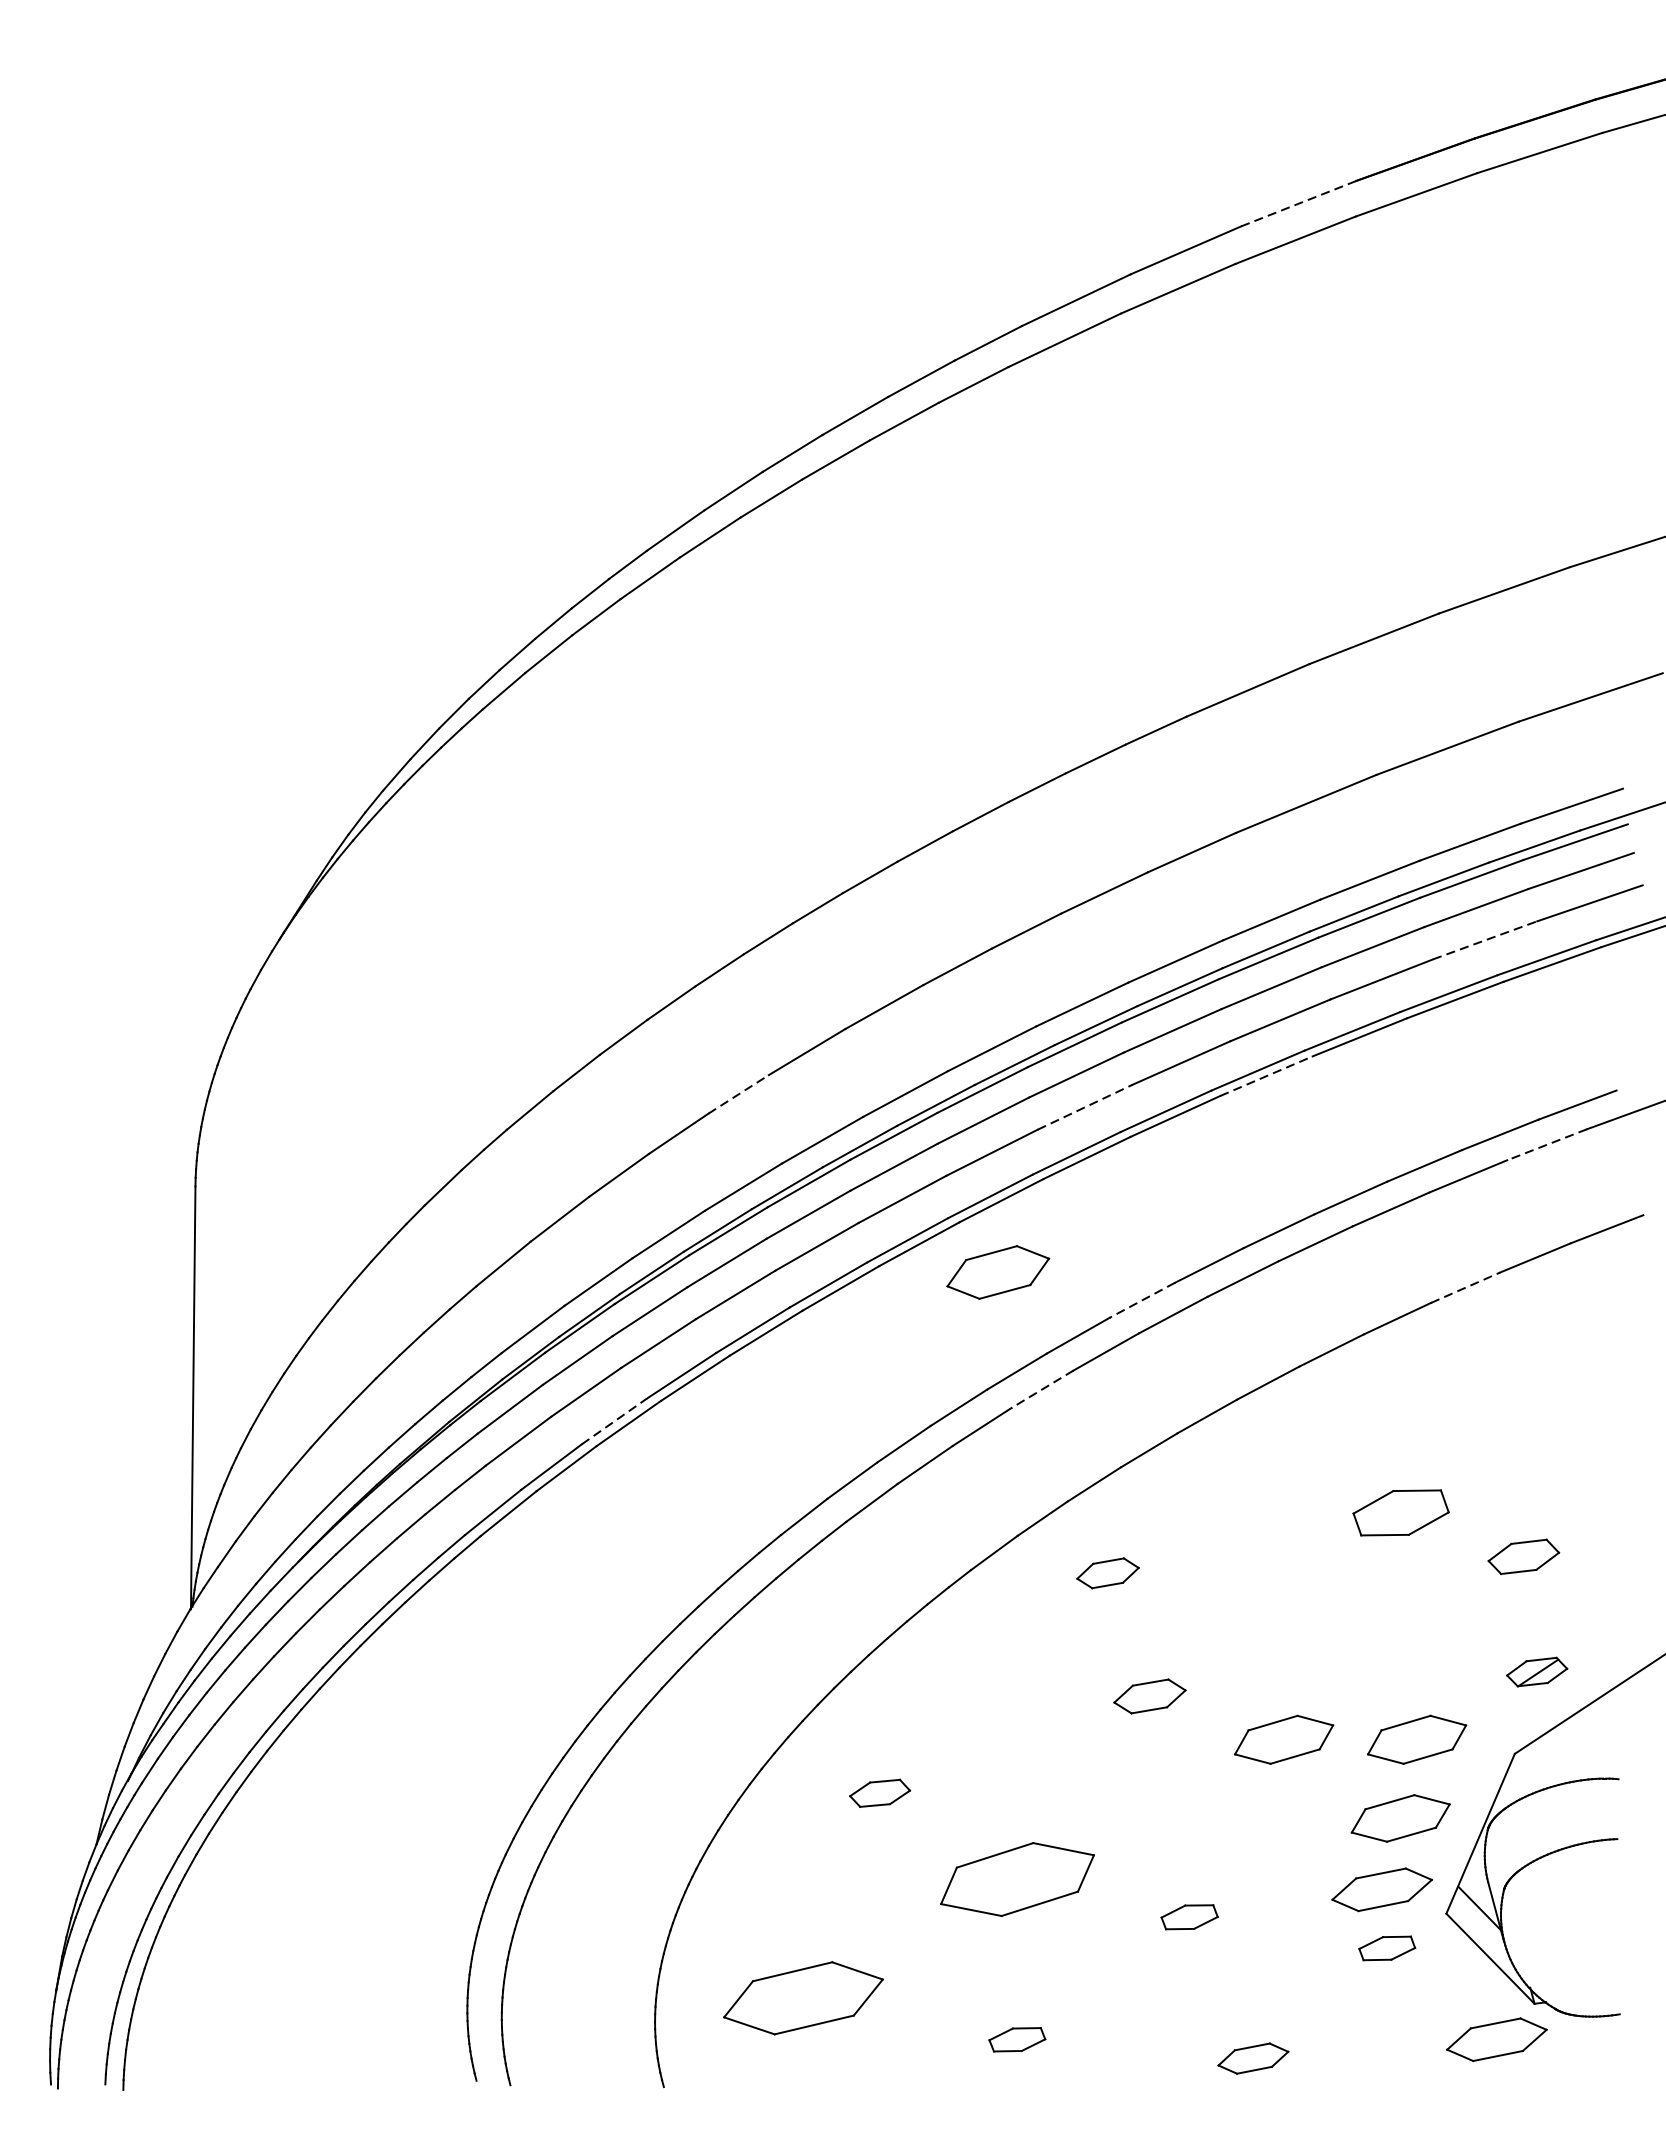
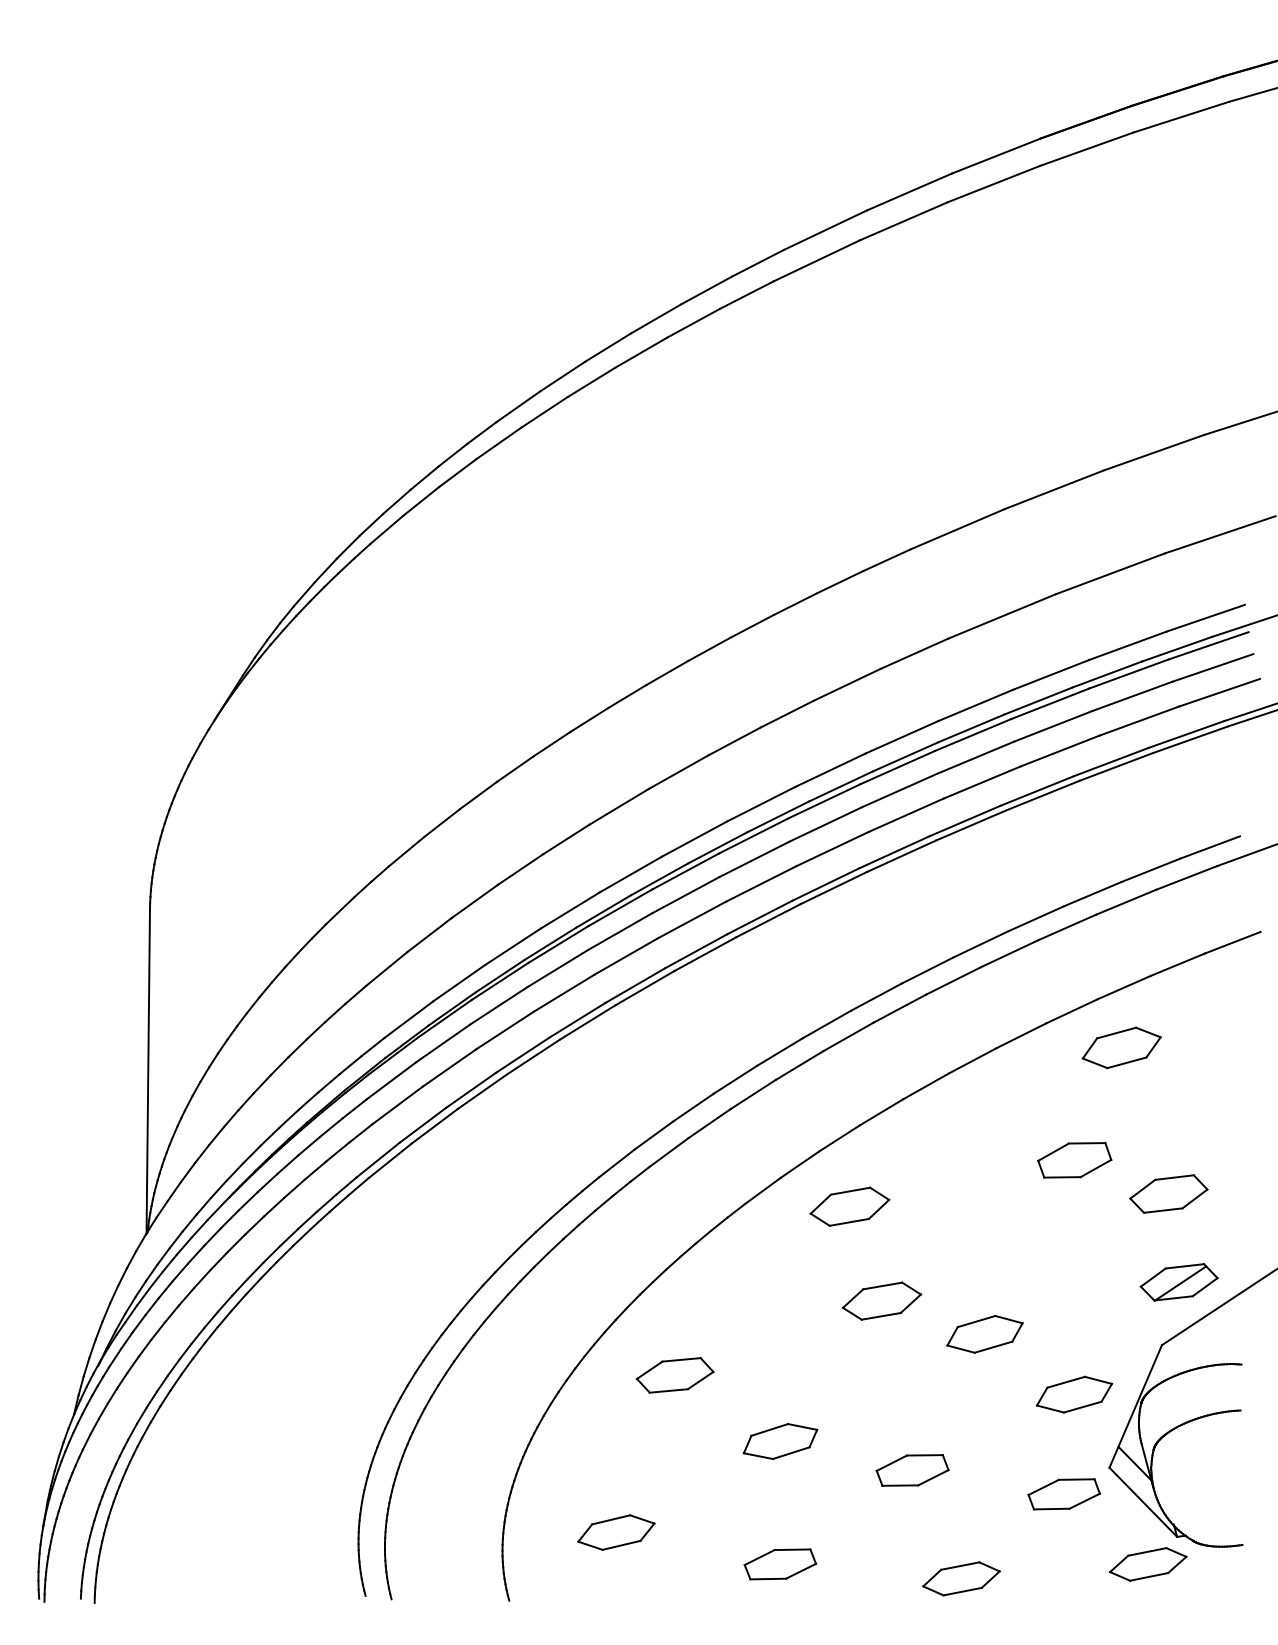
line: (1299, 202) -> (996, 155), dashed -> solid
line: (1485, 940) -> (1139, 721), dashed -> solid
line: (1266, 1076) -> (971, 825), dashed -> solid
line: (738, 1094) -> (566, 839), dashed -> solid
line: (1085, 1106) -> (832, 848), dashed -> solid
line: (1546, 1144) -> (1186, 877), dashed -> solid
part: (997, 1271) -> (1121, 1047), moved
line: (1465, 1287) -> (1124, 987), dashed -> solid
line: (1142, 1300) -> (876, 997), dashed -> solid
line: (1042, 1389) -> (799, 1065), dashed -> solid
line: (614, 1420) -> (471, 1089), dashed -> solid
part: (1523, 1556) -> (1168, 1193), size x1.43
part: (1107, 1573) -> (849, 1206), size x1.67
part: (1536, 1672) -> (1178, 1282), size x1.67
part: (1150, 1695) -> (882, 1300), size x1.43
part: (1416, 1739) -> (1086, 1334), removed
part: (879, 1793) -> (674, 1375), size x1.67
part: (1017, 1879) -> (780, 1441), size x0.62
part: (1382, 1889) -> (1060, 1449), removed
part: (1189, 1917) -> (912, 1470), size x1.67
part: (1386, 1948) -> (1063, 1494), size x1.67
part: (803, 1998) -> (616, 1532), size x0.62
part: (1017, 2039) -> (780, 1564), size x1.67
part: (1253, 2058) -> (961, 1578), size x1.43

